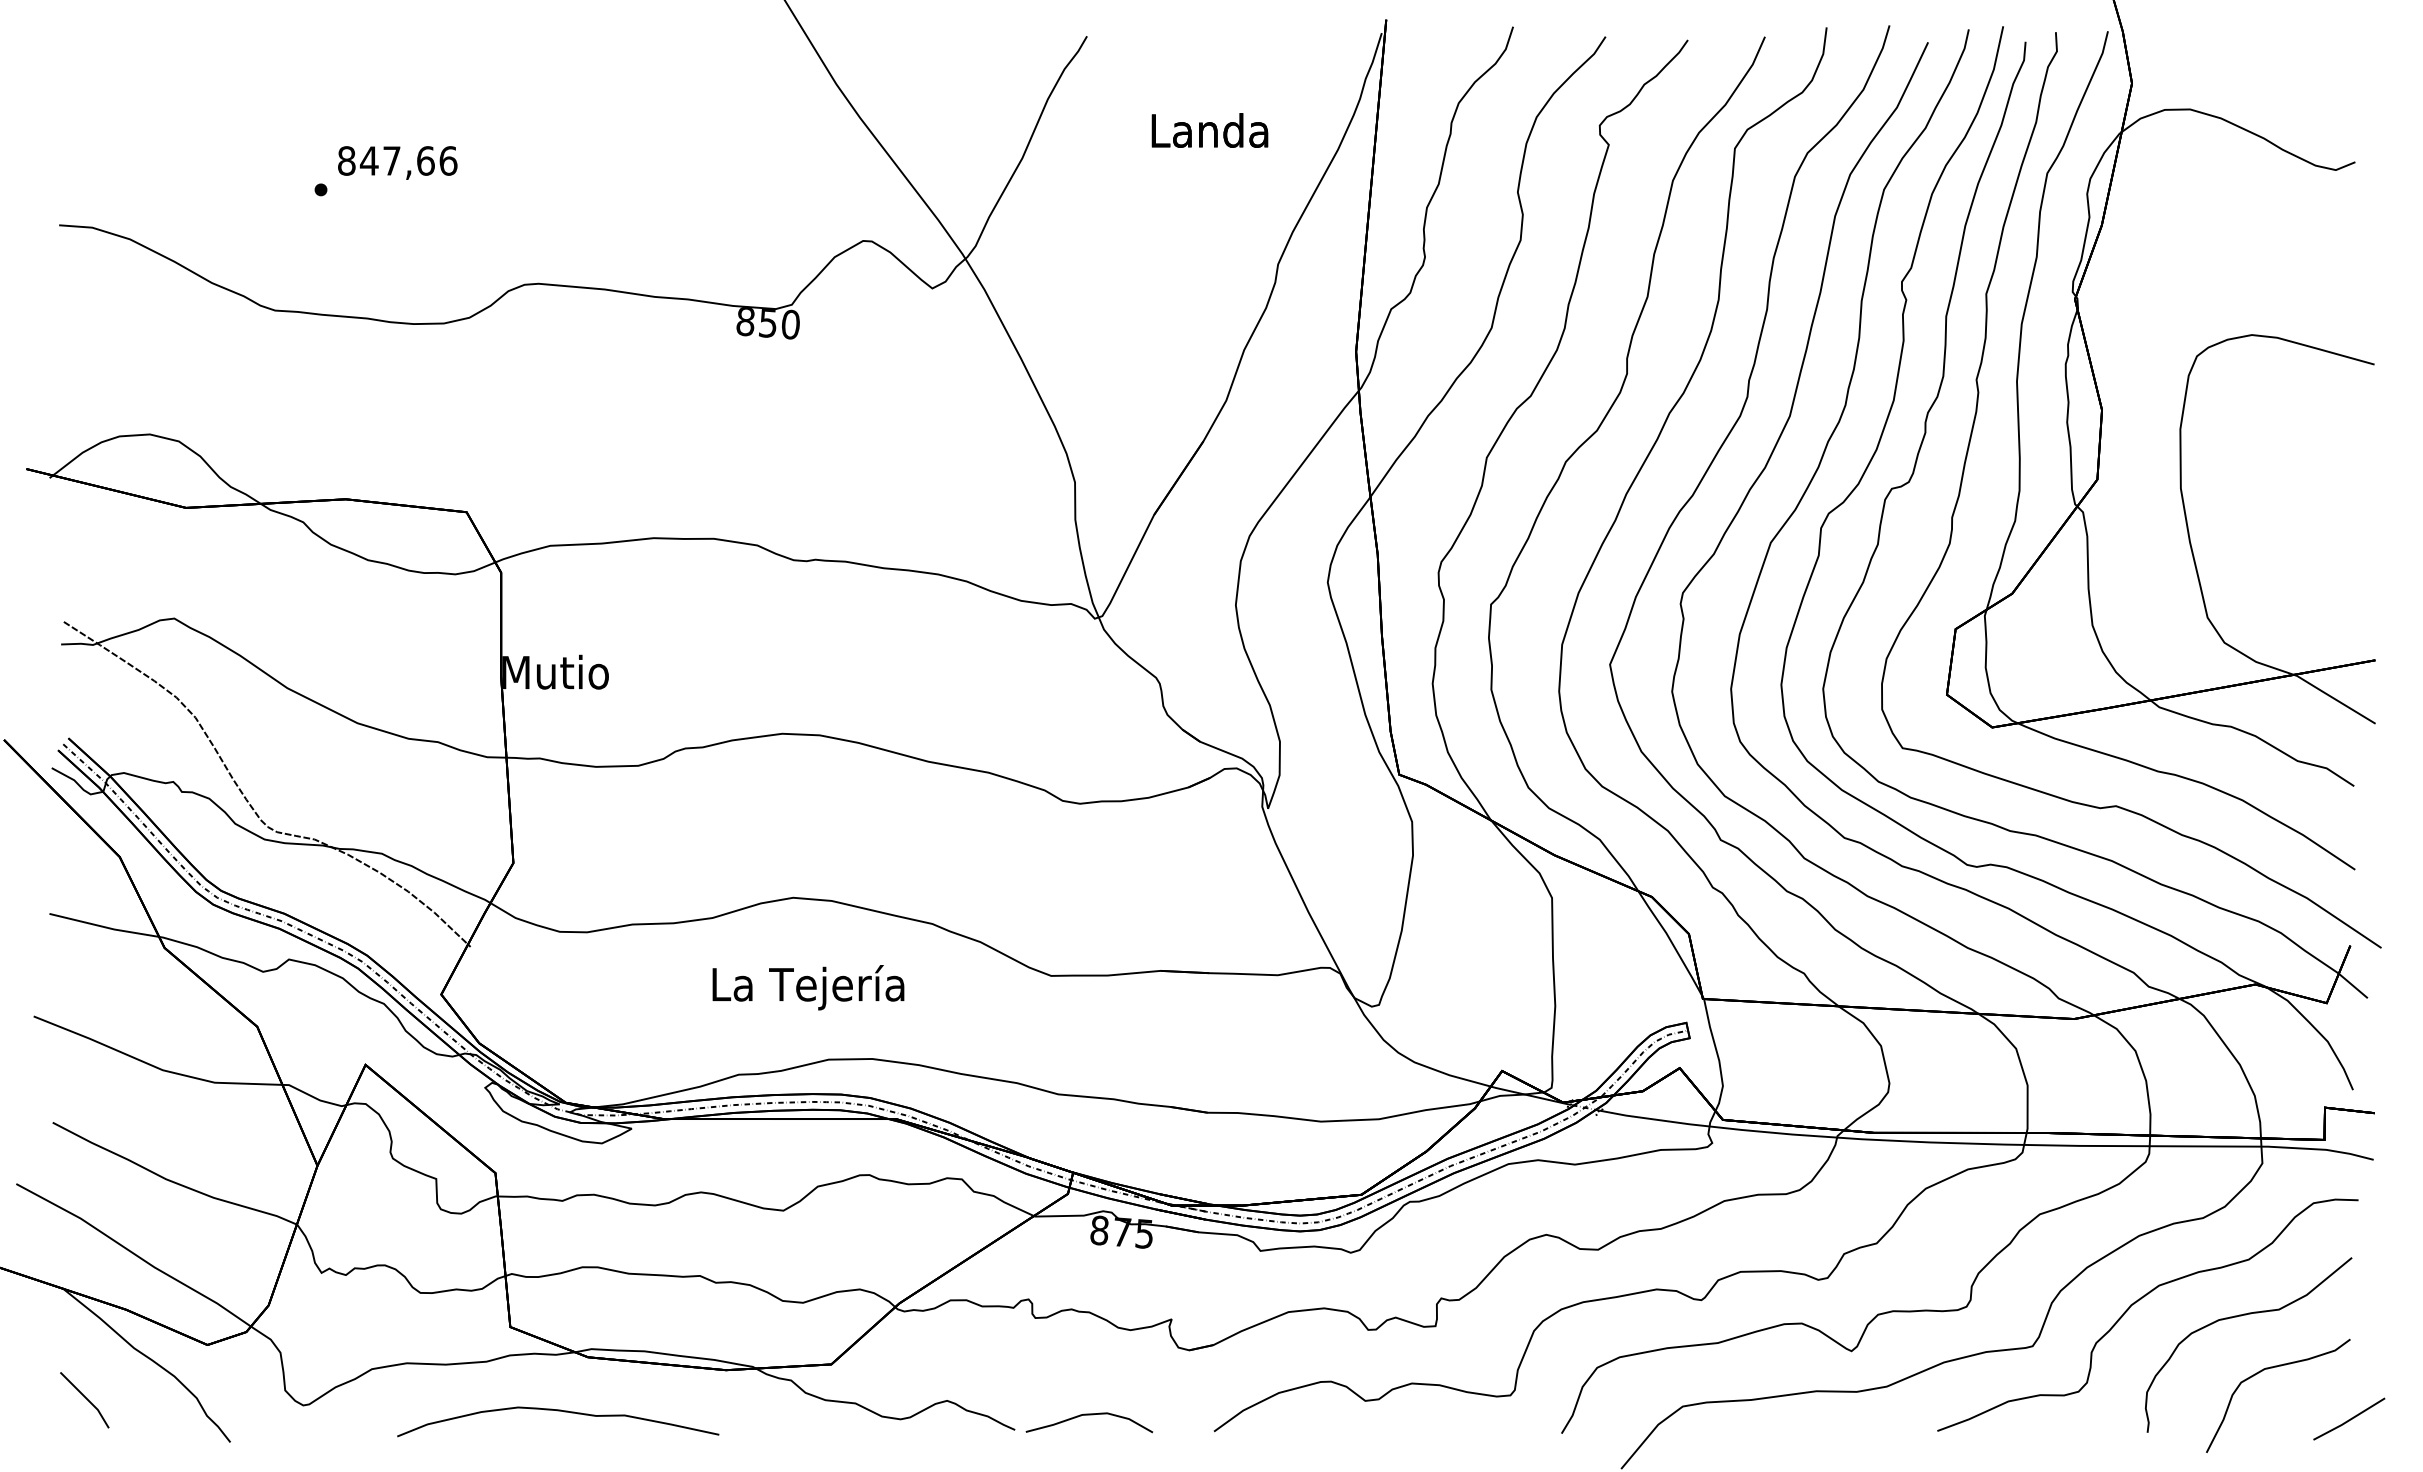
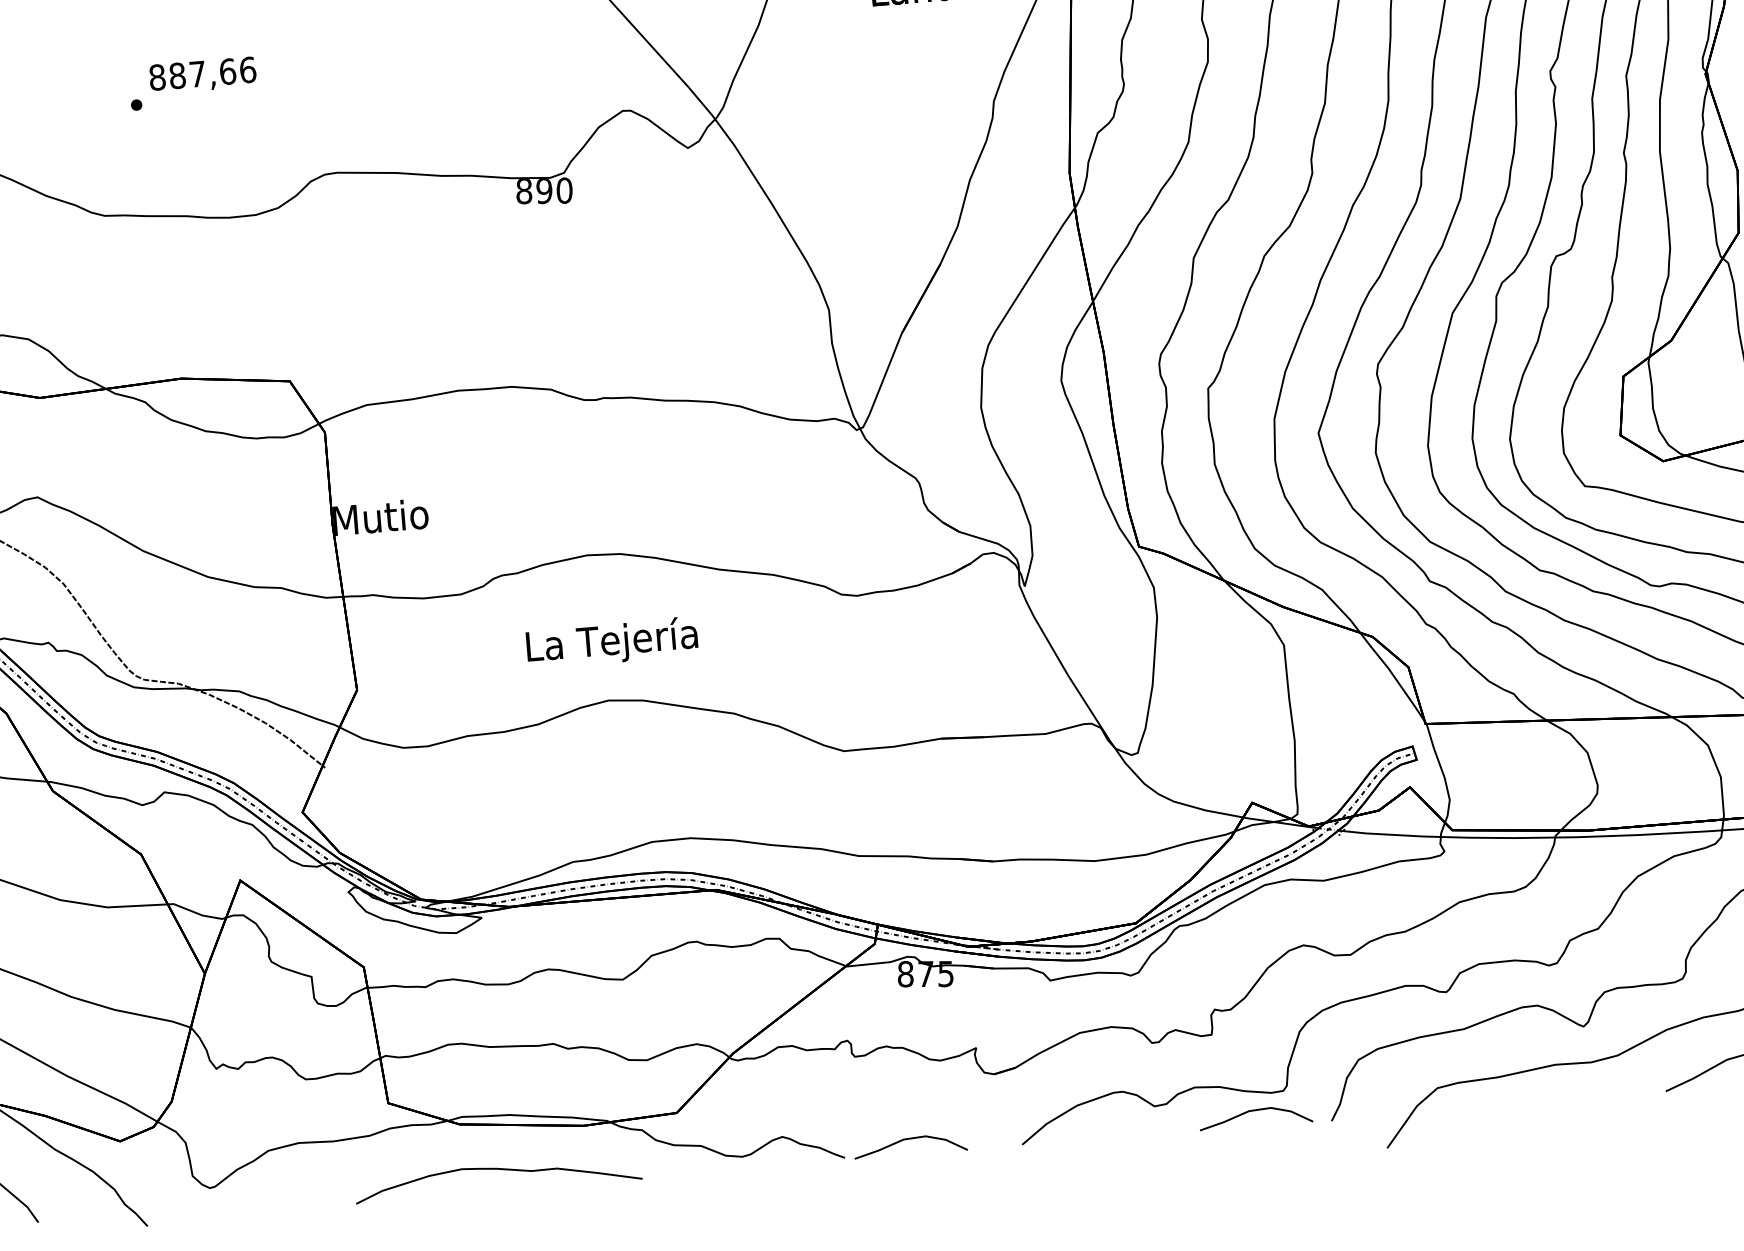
text: (368, 160) -> (176, 75), 847,66 -> 887,66
text: (767, 323) -> (543, 191), 850 -> 890
text: (808, 987) -> (612, 642), moved
curve: (558, 1411) -> (497, 1169), moved
curve: (1477, 1415) -> (1255, 1111), added

